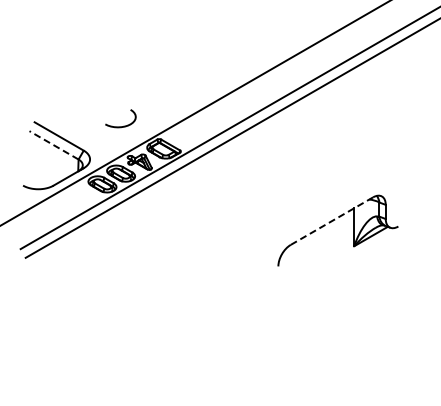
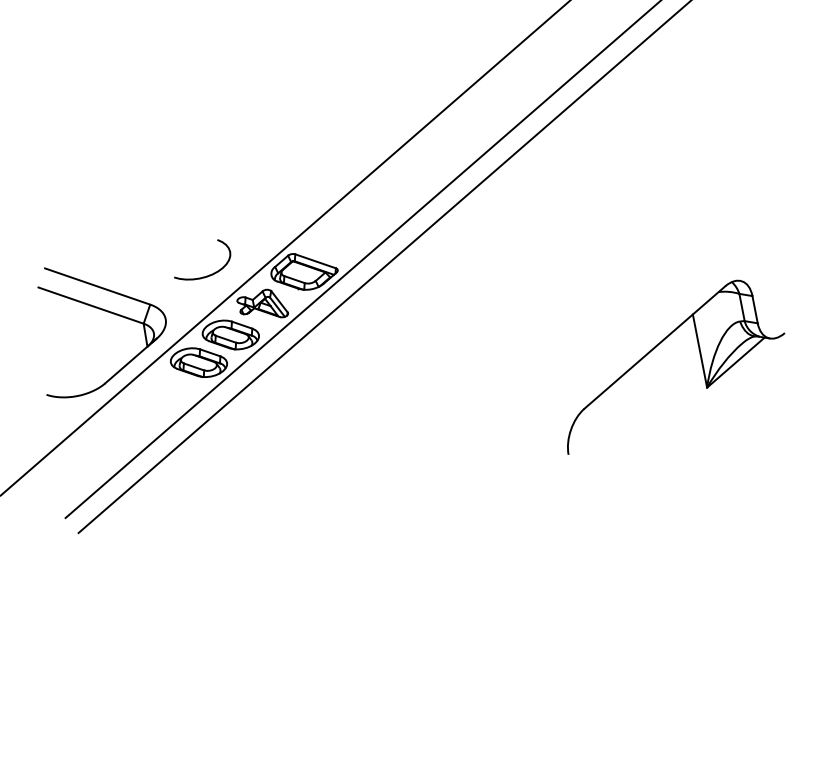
curve: (123, 125) -> (209, 272), moved
line: (53, 145) -> (90, 306), dashed -> solid
line: (331, 221) -> (654, 348), dashed -> solid

